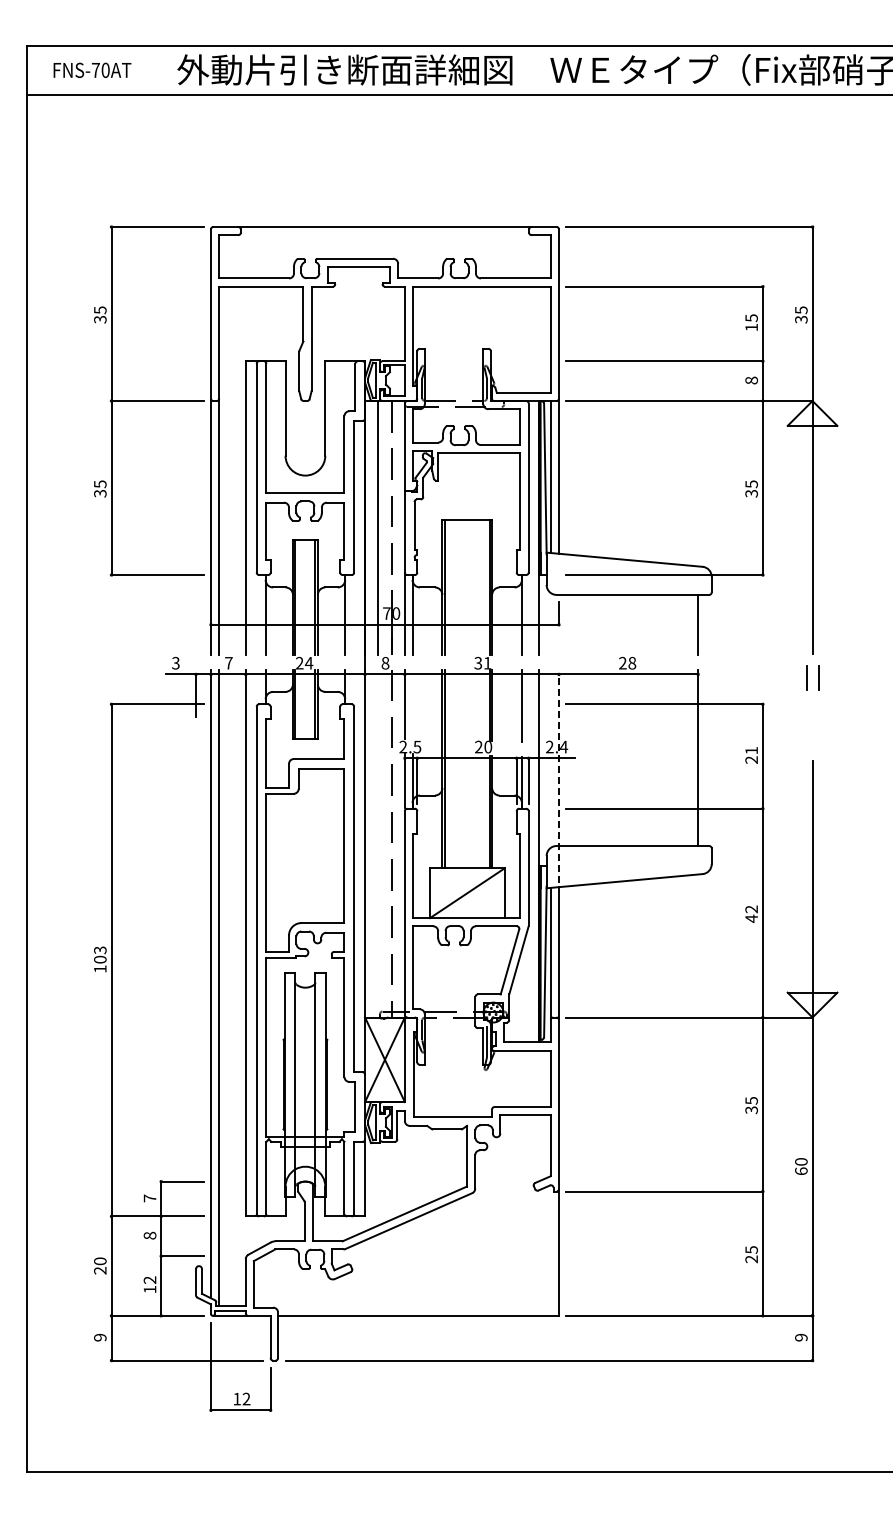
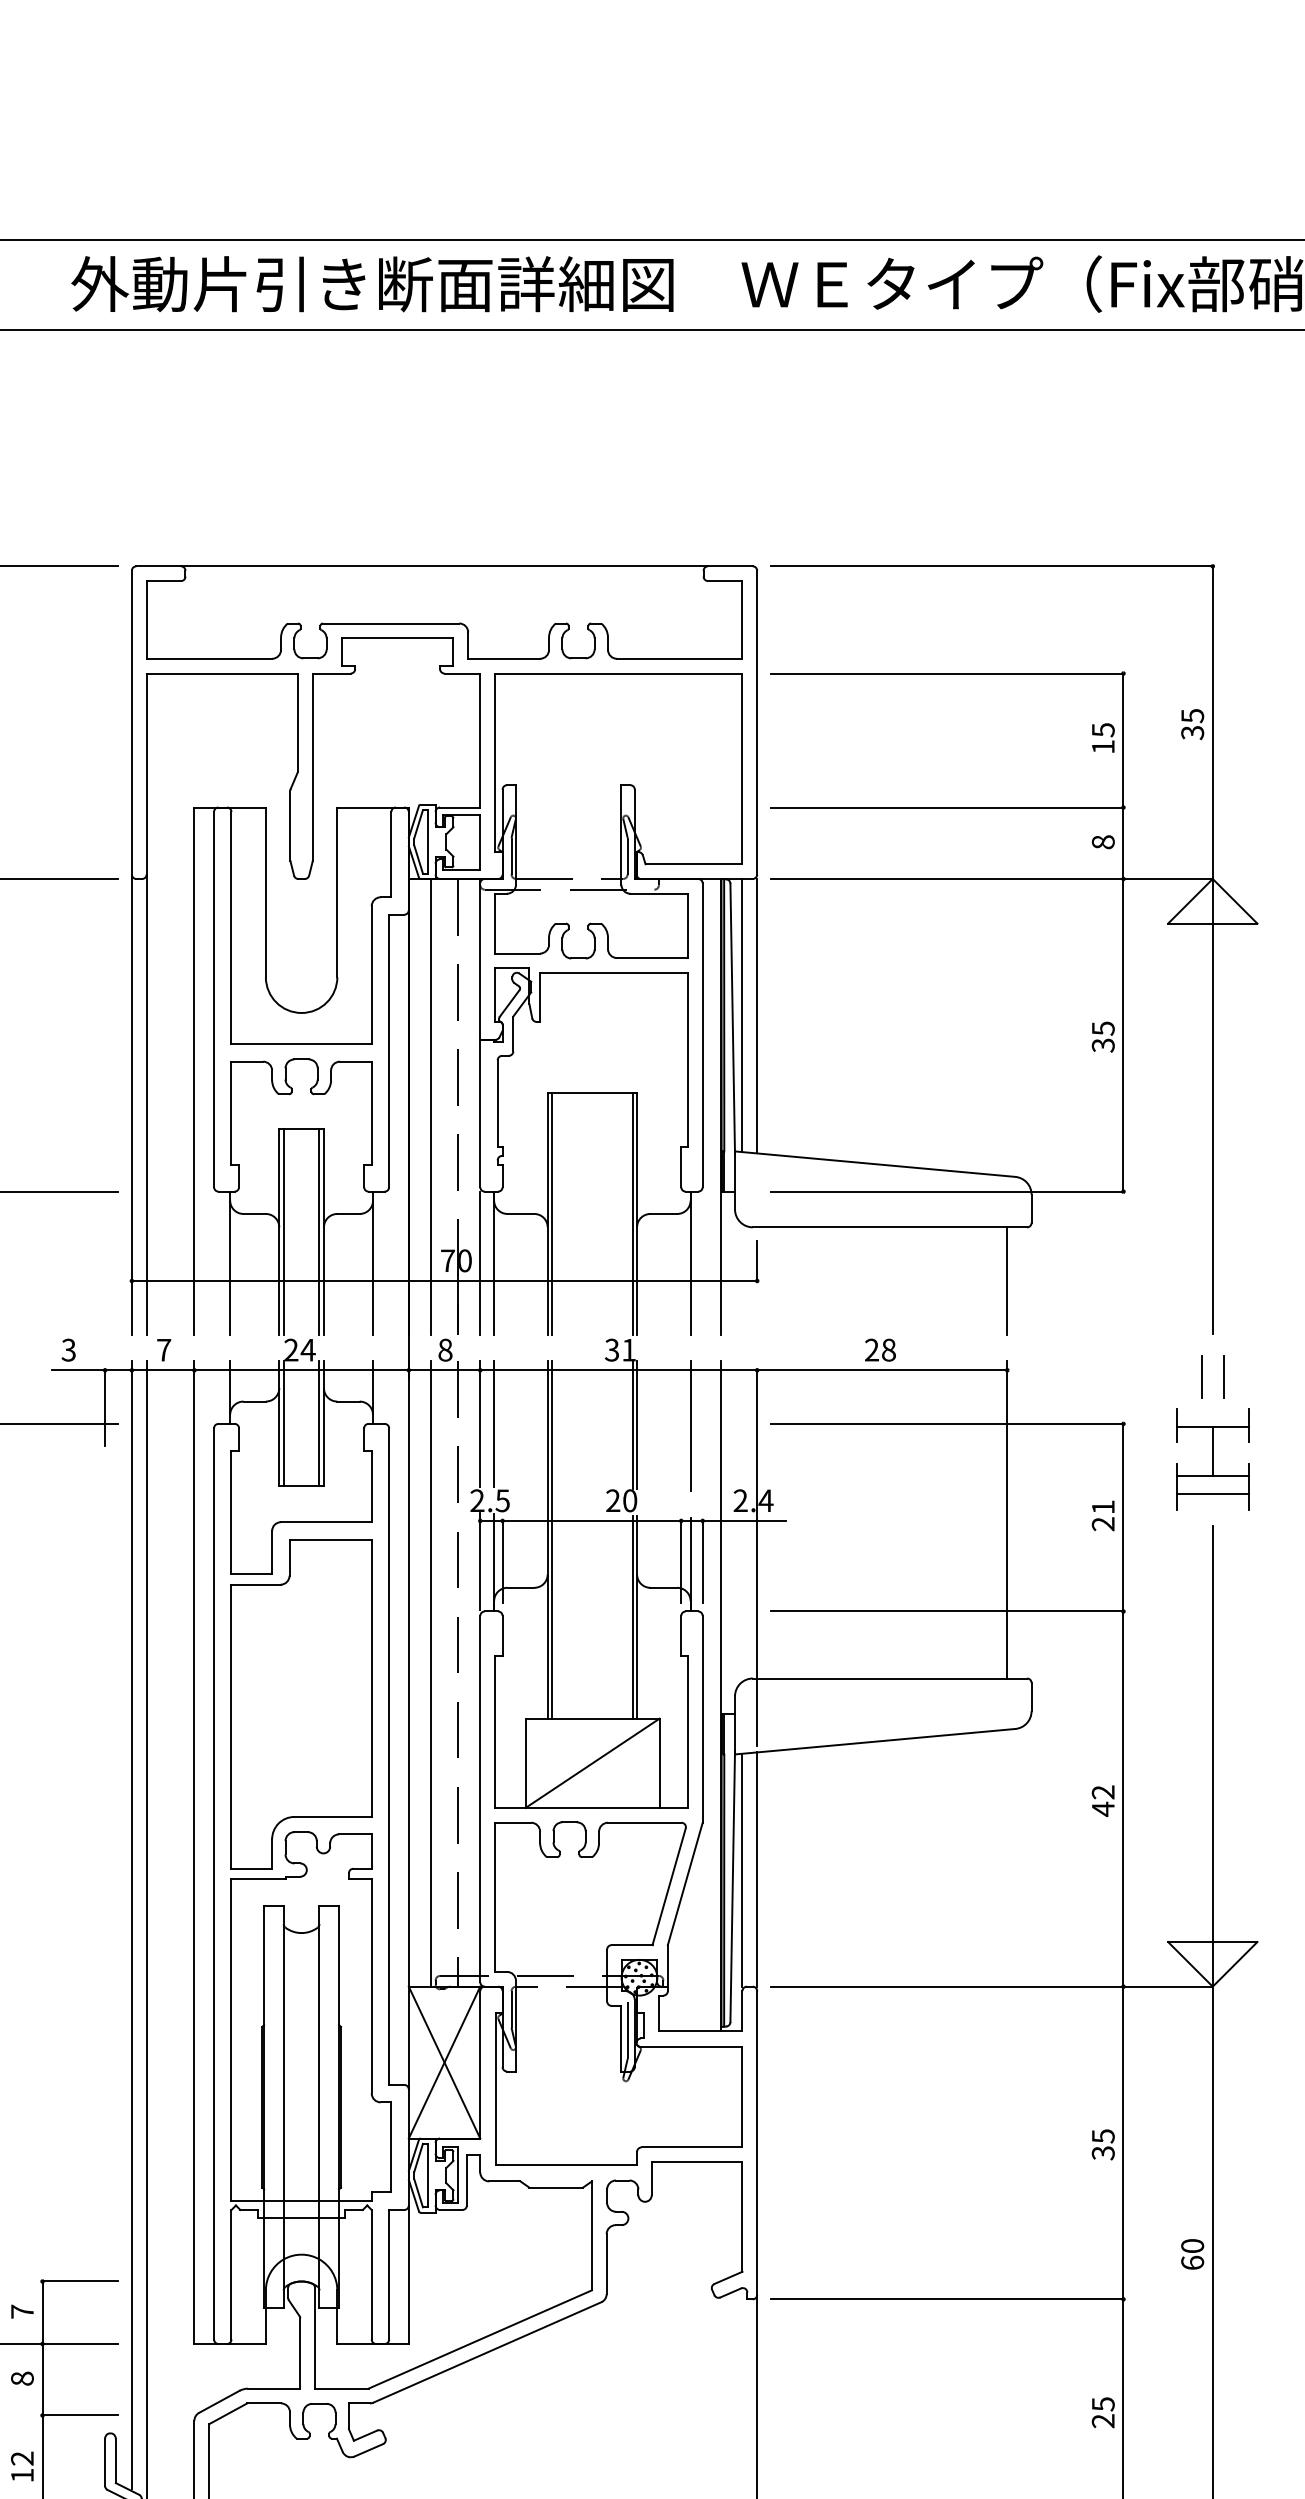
line: (412, 704) -> (493, 1424), added
part: (812, 723) -> (1212, 1458), added
line: (559, 778) -> (758, 1557), dashed -> solid
line: (377, 843) -> (431, 1673), added

